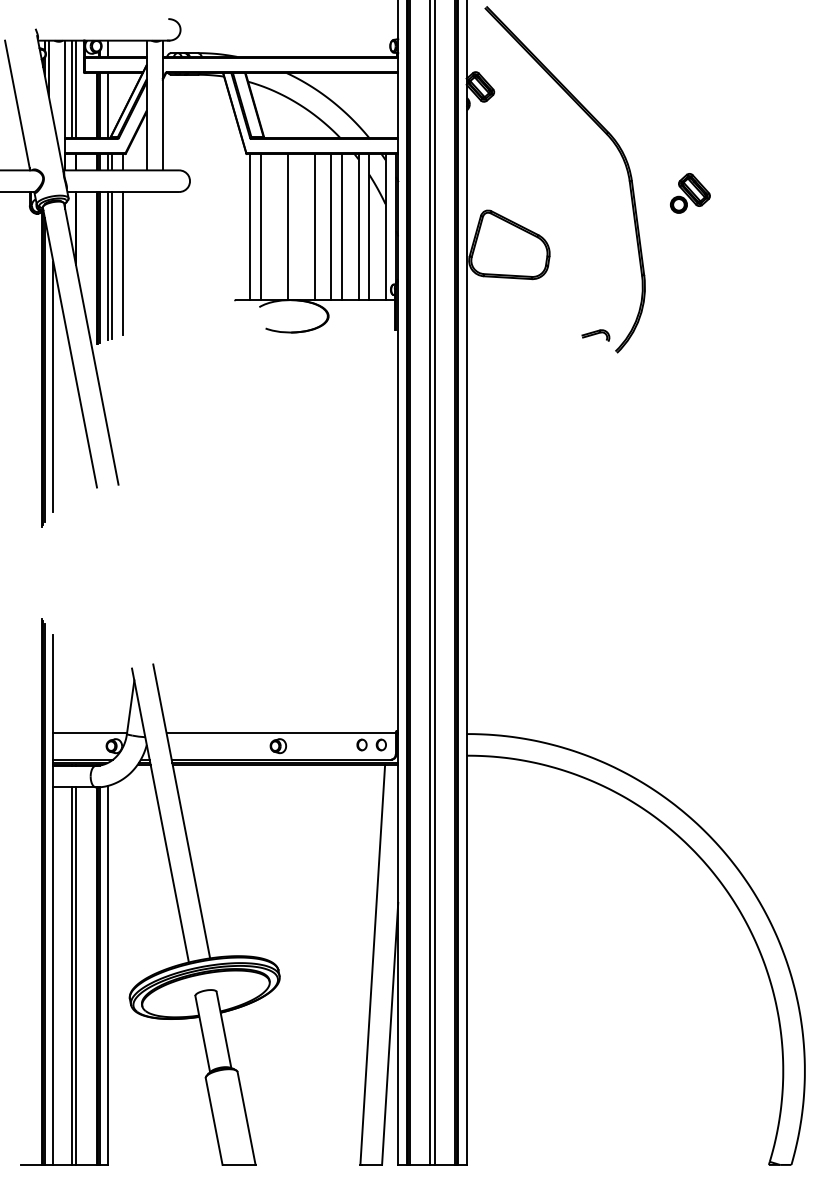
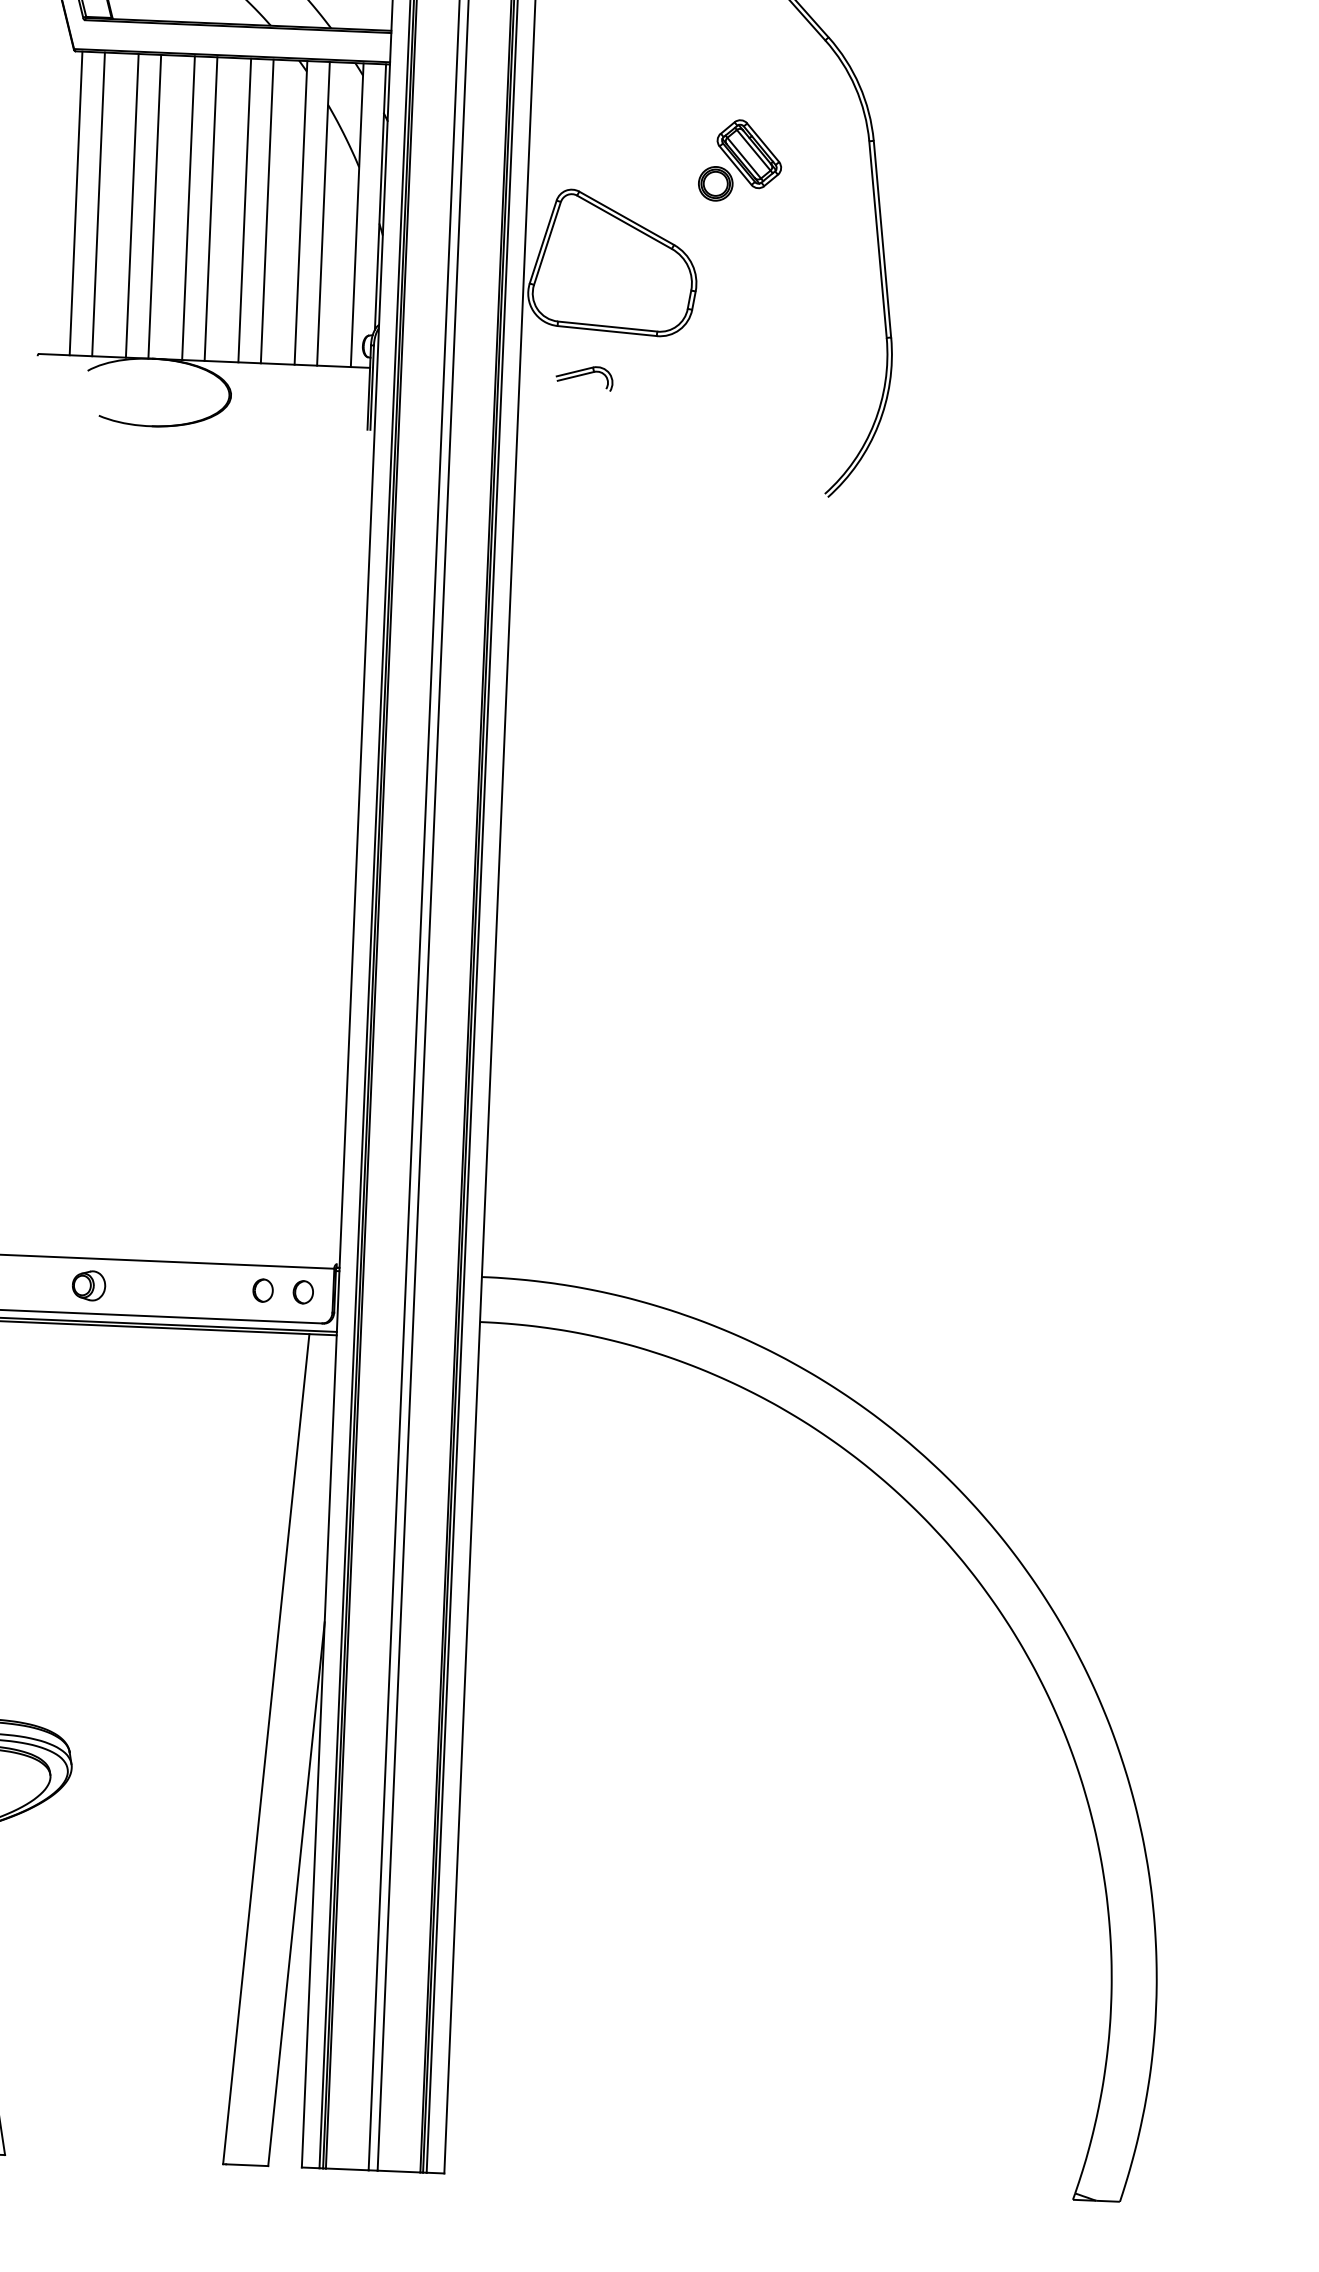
part: (690, 193) -> (740, 161), moved
line: (277, 227) -> (132, 206), added
line: (304, 227) -> (188, 208), added
part: (595, 335) -> (583, 377), moved

